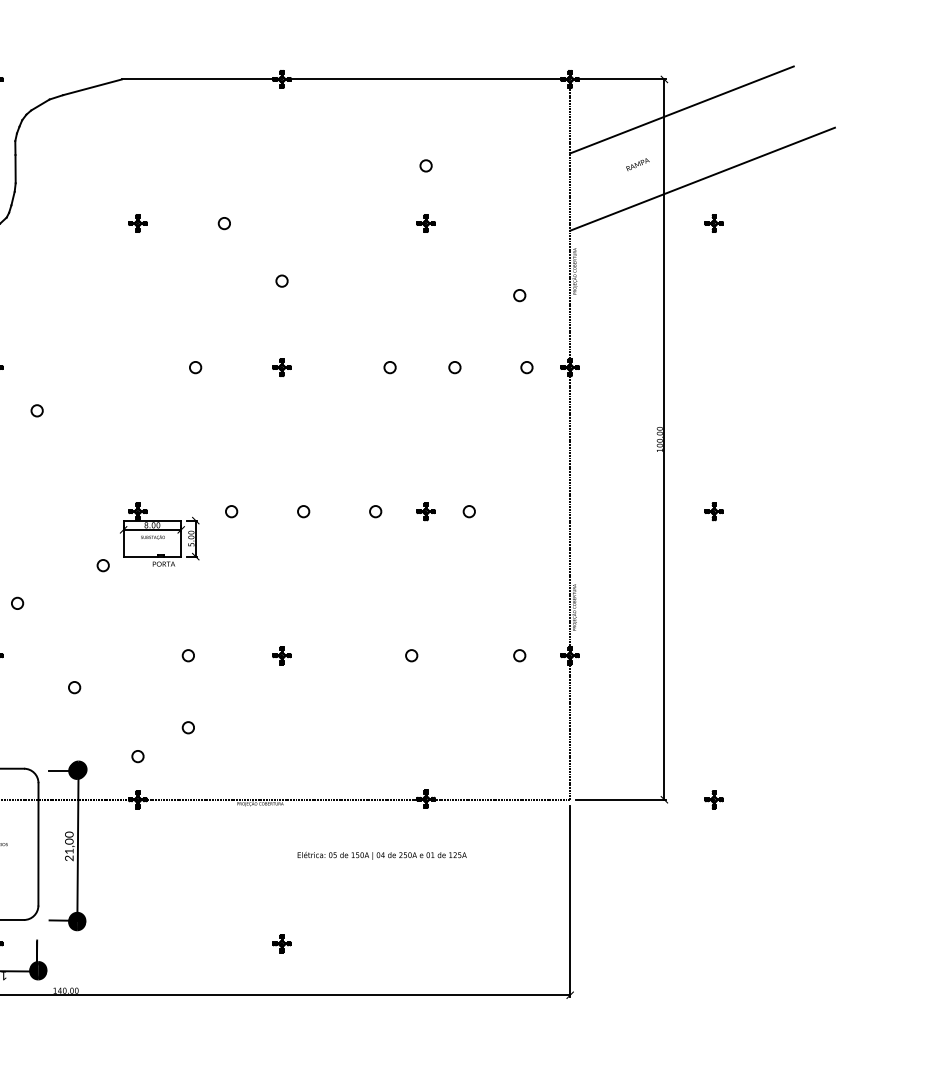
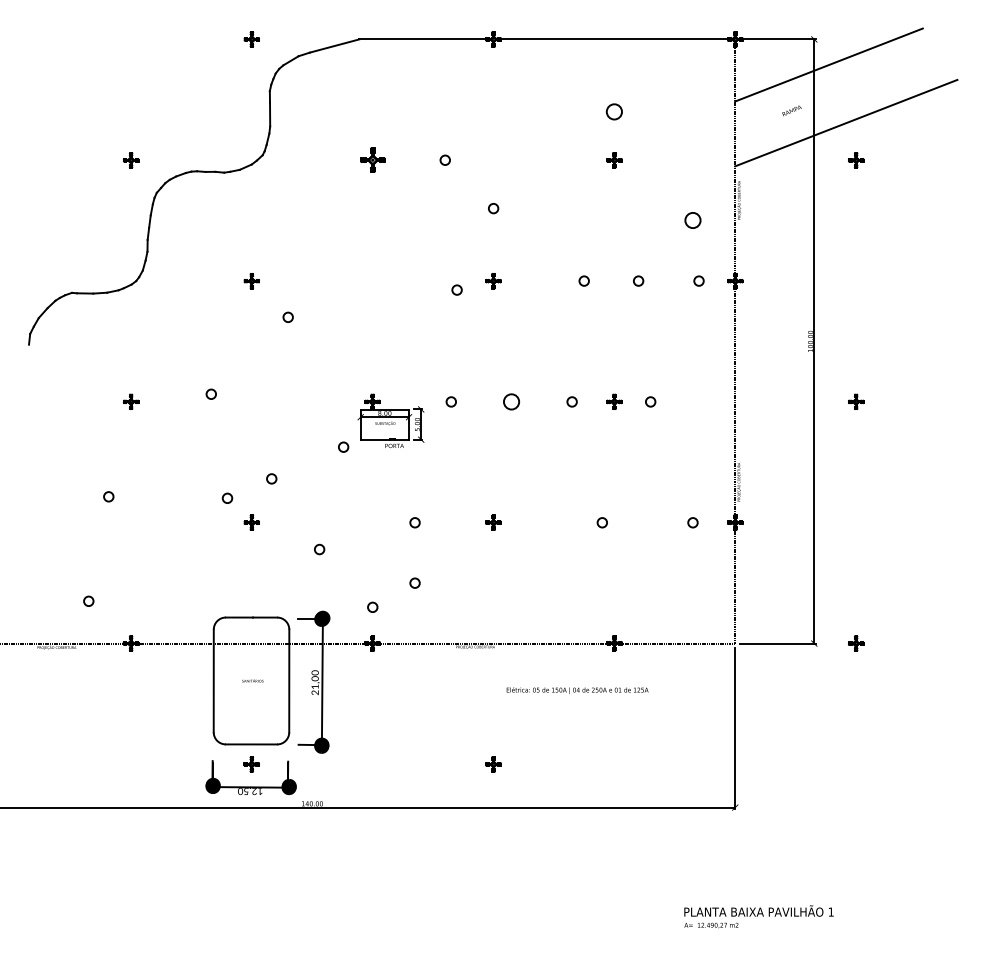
circle: (426, 165) -> (614, 111), size x1.6
part: (137, 223) -> (372, 160), size x1.6
circle: (519, 295) -> (692, 220), size x1.6
circle: (194, 366) -> (456, 289), moved
circle: (303, 511) -> (511, 401), size x1.6

